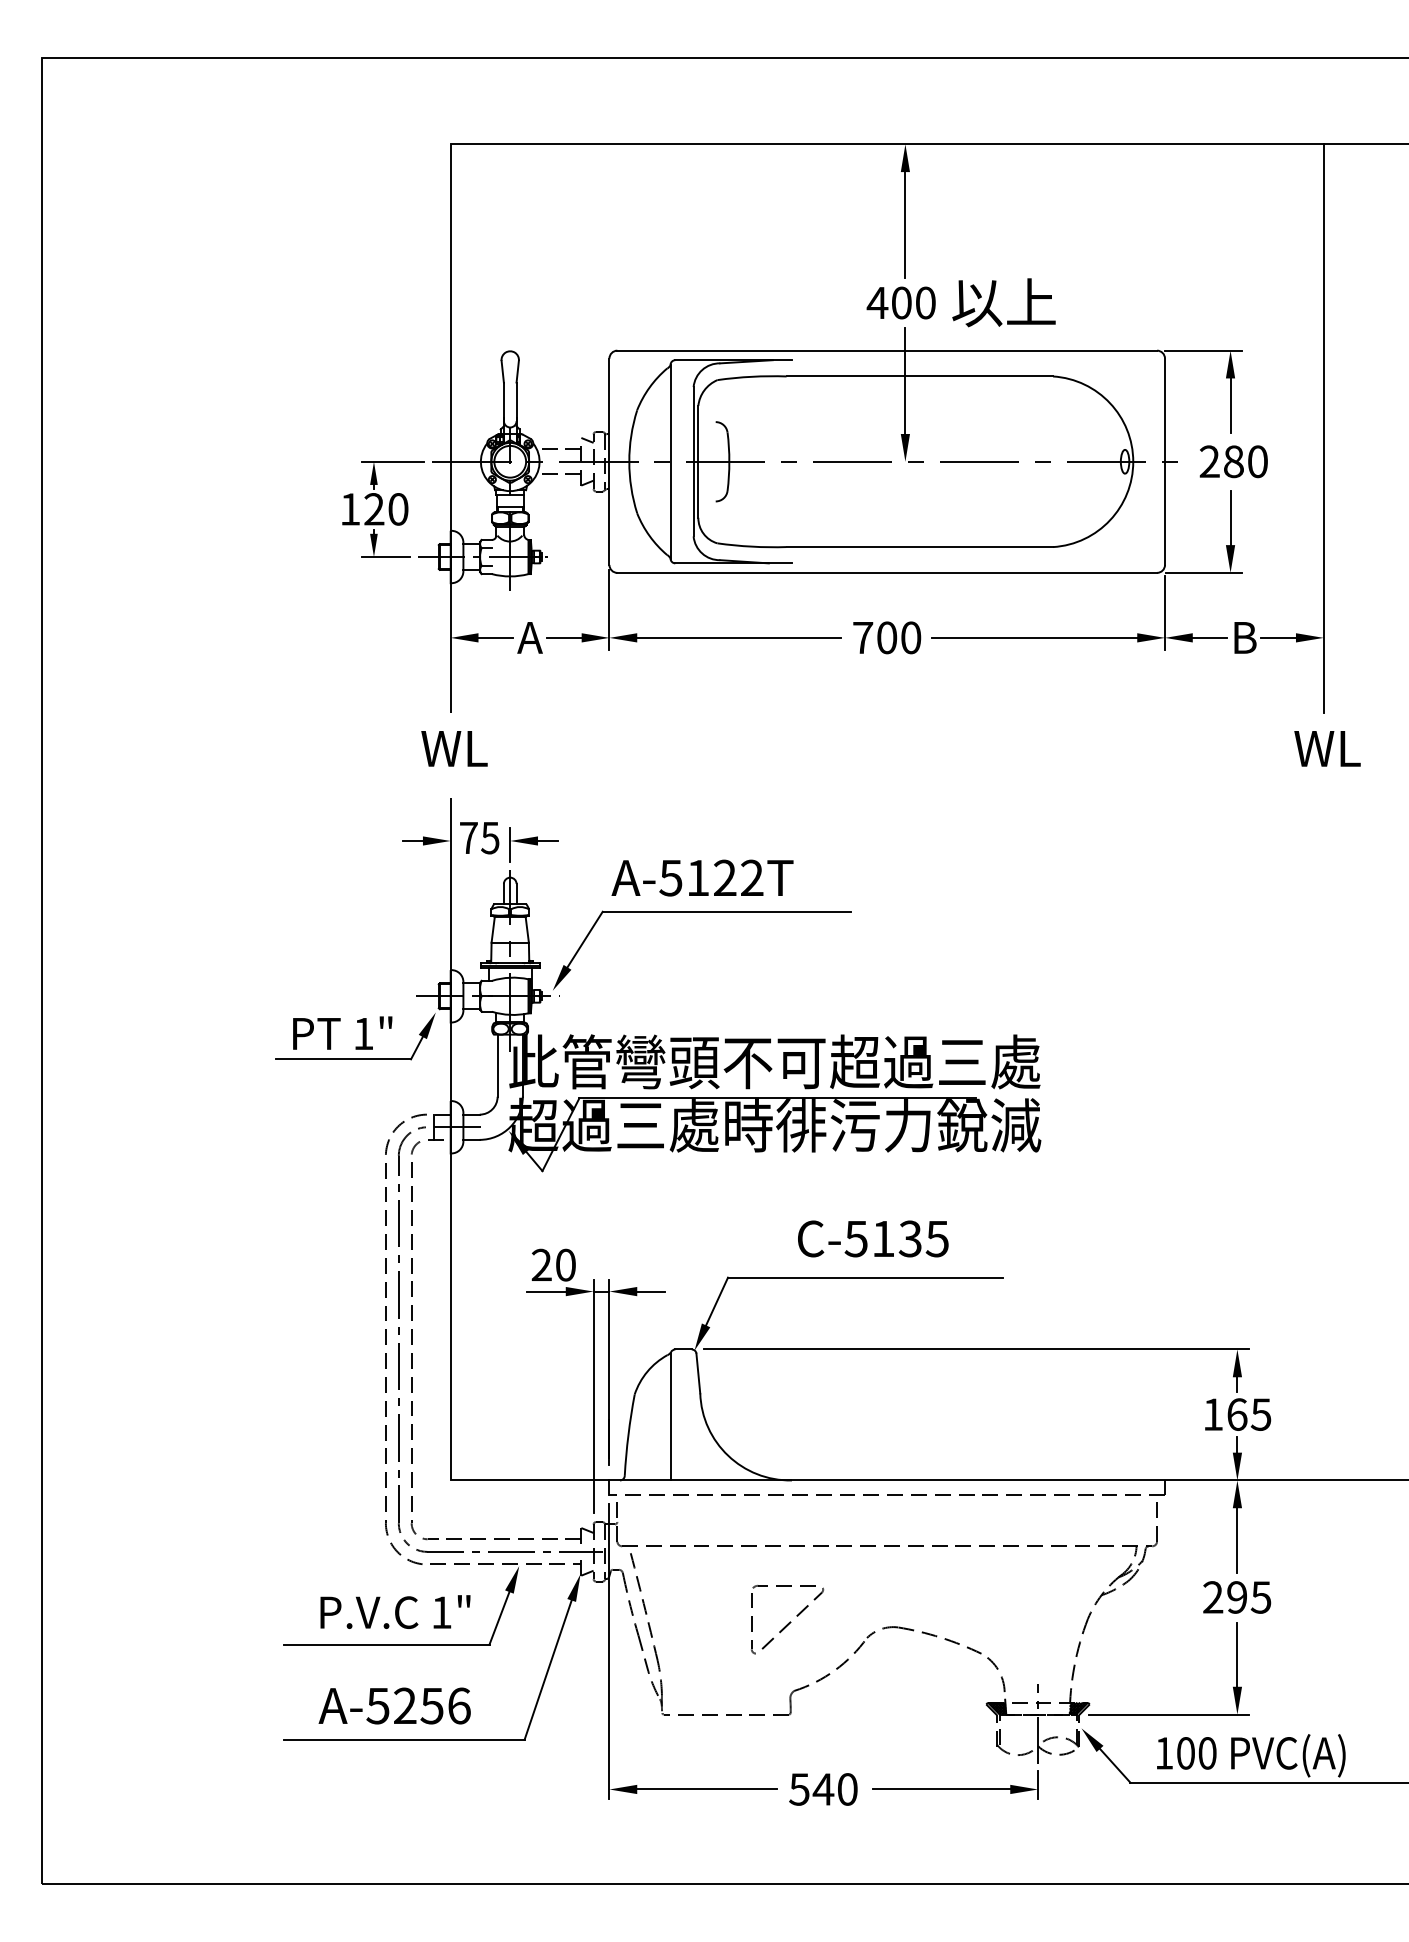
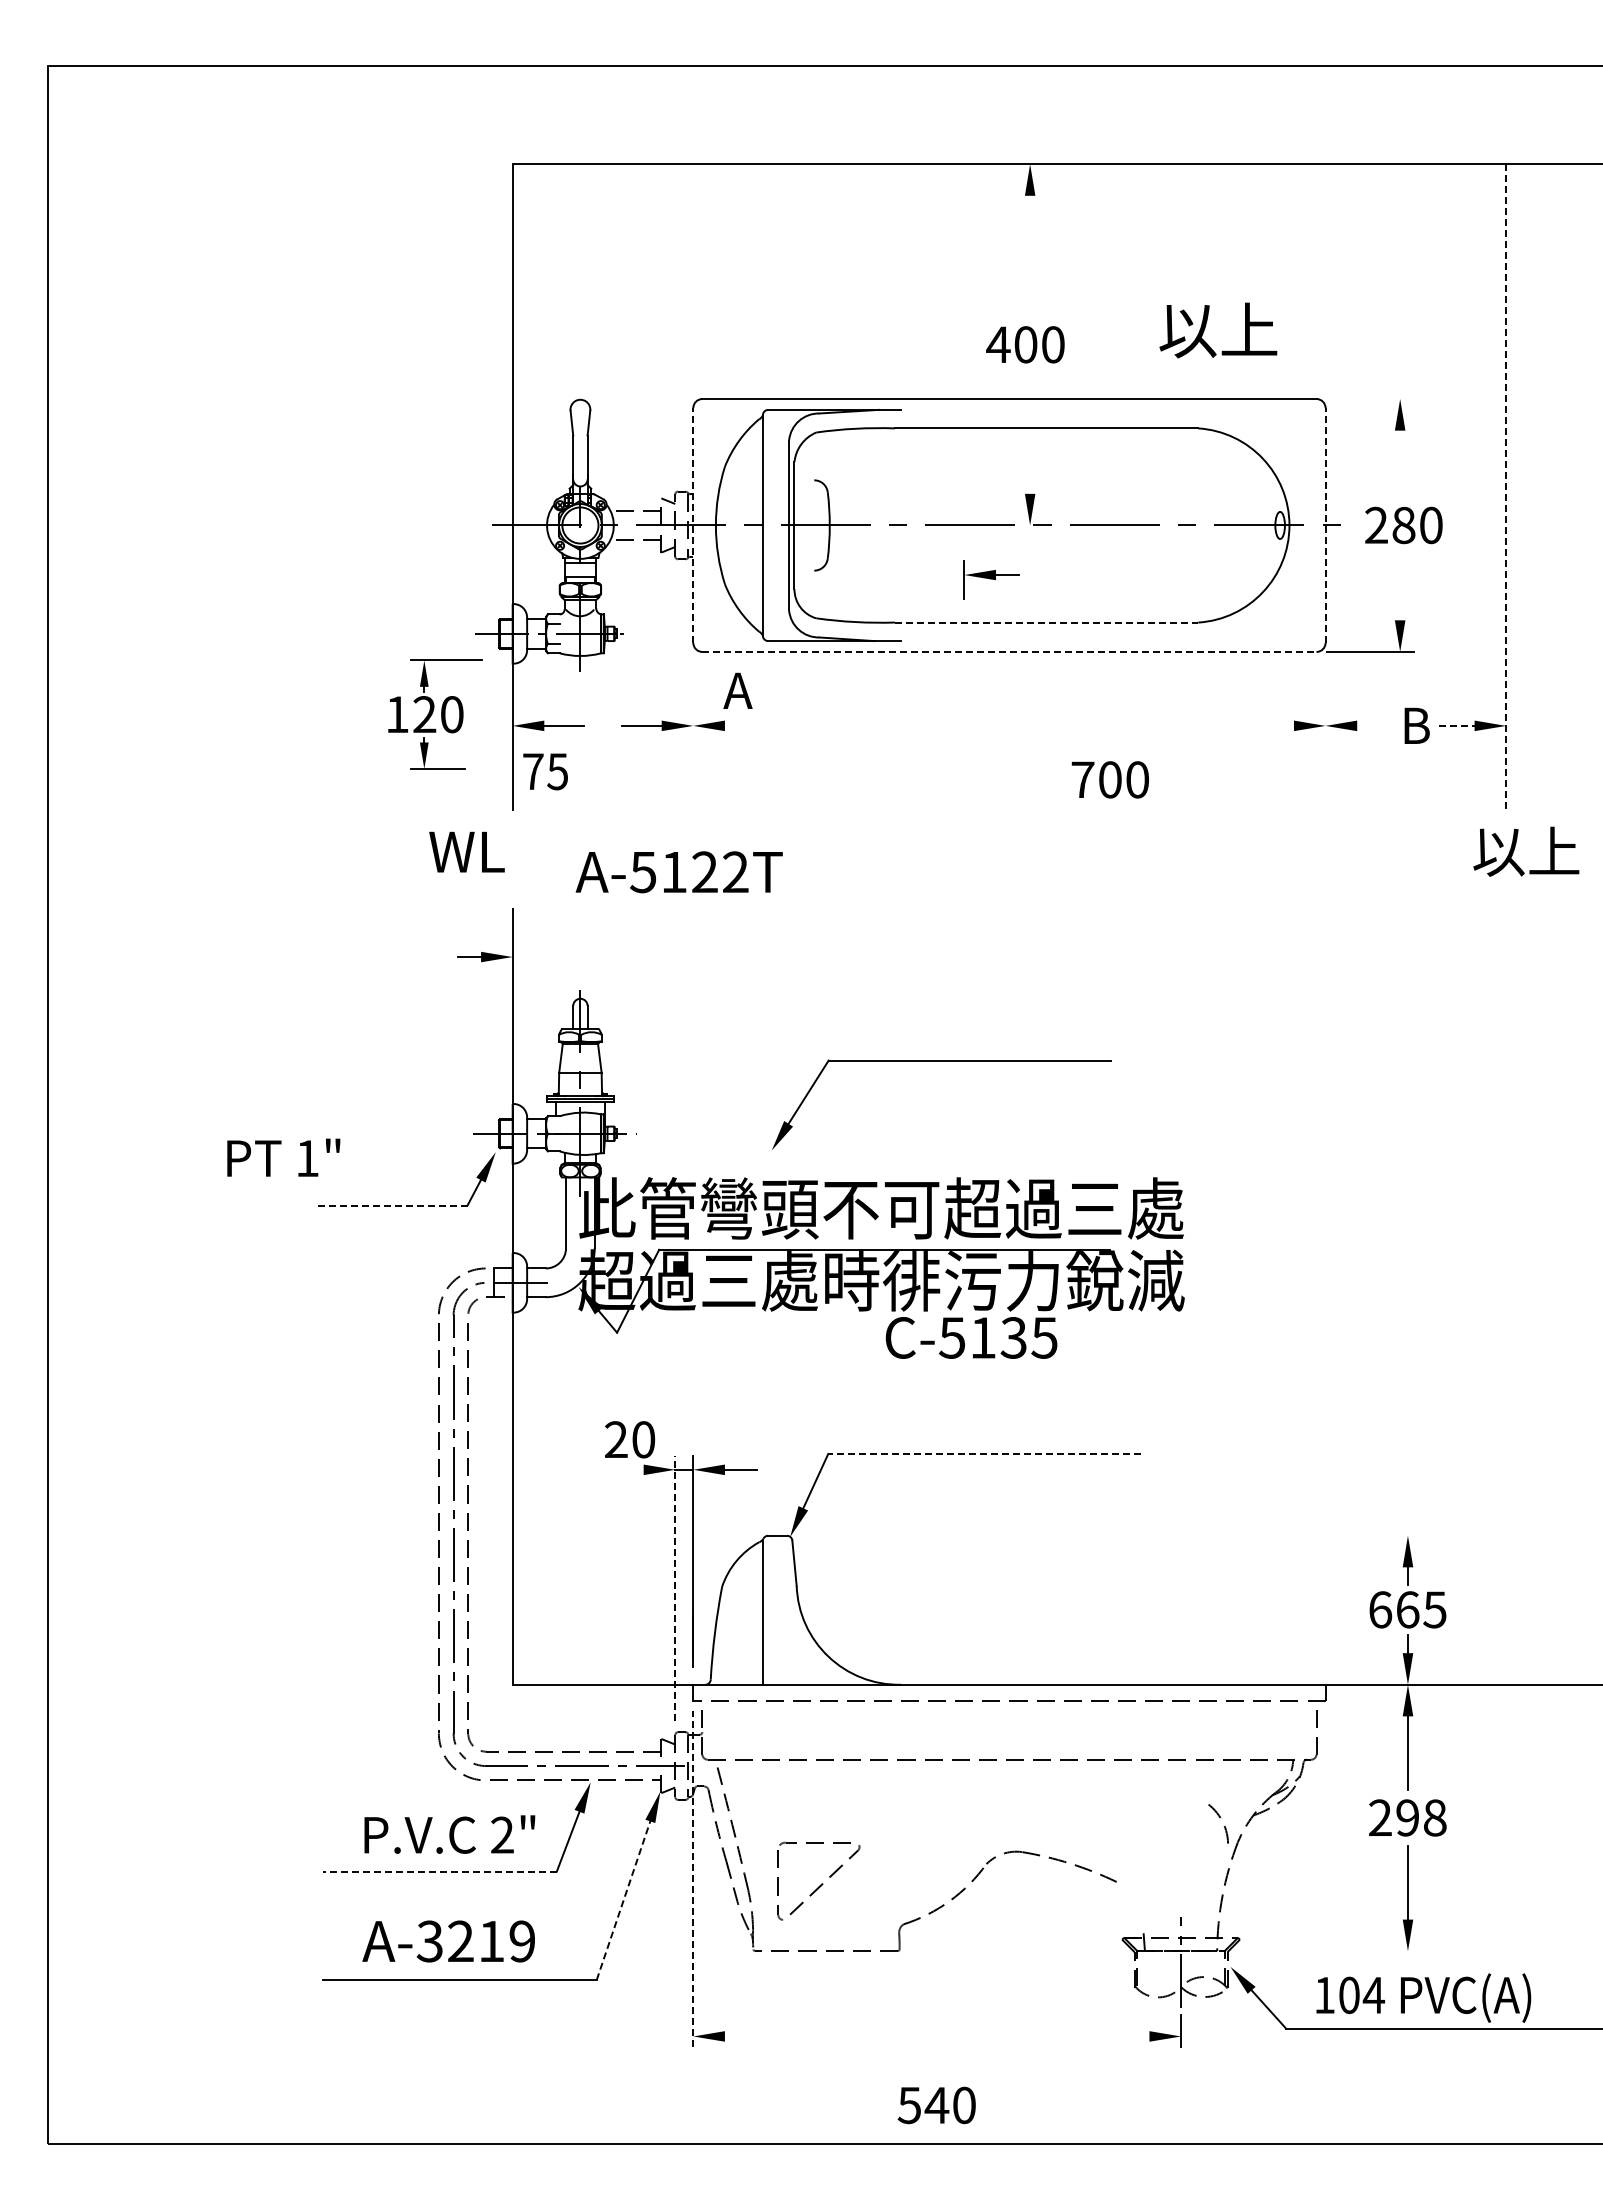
line: (905, 222) -> (1030, 253), removed
text: (1004, 302) -> (1218, 330), moved
line: (1203, 351) -> (1369, 399), removed
line: (905, 382) -> (1030, 435), removed
line: (1230, 403) -> (1400, 459), removed
line: (1323, 428) -> (1506, 487), solid -> dashed
line: (609, 460) -> (693, 524), solid -> dashed
line: (1164, 460) -> (1325, 524), solid -> dashed
part: (383, 509) -> (435, 714), moved
line: (1230, 519) -> (1400, 591), removed
line: (919, 547) -> (1046, 622), solid -> dashed
line: (887, 572) -> (1009, 651), solid -> dashed
line: (609, 609) -> (693, 693), removed
line: (1164, 612) -> (1325, 697), removed
text: (529, 637) -> (737, 690), moved
line: (737, 637) -> (838, 725), removed
text: (886, 637) -> (1109, 779), moved
line: (1036, 637) -> (1179, 725), removed
line: (1207, 637) -> (1374, 725), removed
line: (1280, 637) -> (1457, 725), solid -> dashed
text: (454, 748) -> (466, 851), moved
text: (1340, 748) -> (1525, 851), WL -> 以上^J
text: (479, 837) -> (545, 771), moved
part: (534, 844) -> (991, 579), moved
text: (701, 878) -> (678, 872), moved
part: (701, 912) -> (941, 1061), moved
text: (342, 1032) -> (283, 1157), moved
line: (343, 1059) -> (390, 1205), solid -> dashed
text: (873, 1238) -> (971, 1337), moved
line: (865, 1278) -> (984, 1454), solid -> dashed
line: (546, 1291) -> (621, 1469), removed
line: (976, 1349) -> (1110, 1535), removed
line: (593, 1395) -> (675, 1588), solid -> dashed
text: (1213, 1414) -> (1380, 1609), 165 -> 665
text: (1260, 1597) -> (1434, 1817), 295 -> 298
text: (441, 1612) -> (502, 1834), 1" -> 2"
part: (787, 1619) -> (818, 1880), moved
line: (386, 1644) -> (439, 1871), solid -> dashed
line: (609, 1651) -> (693, 1879), solid -> dashed
line: (548, 1668) -> (624, 1898), solid -> dashed
arc: (997, 1670) -> (1219, 1818), moved
text: (418, 1706) -> (475, 1941), A-5256 -> A-3219
hatch: (997, 1708) -> (1134, 1944), removed
hatch: (1078, 1708) -> (1227, 1944), removed
line: (1169, 1714) -> (1330, 1951), removed
text: (1207, 1752) -> (1373, 1994), 100 -> 104
line: (704, 1789) -> (801, 2036), removed
text: (823, 1789) -> (936, 2105), moved
line: (942, 1789) -> (1072, 2036), removed

